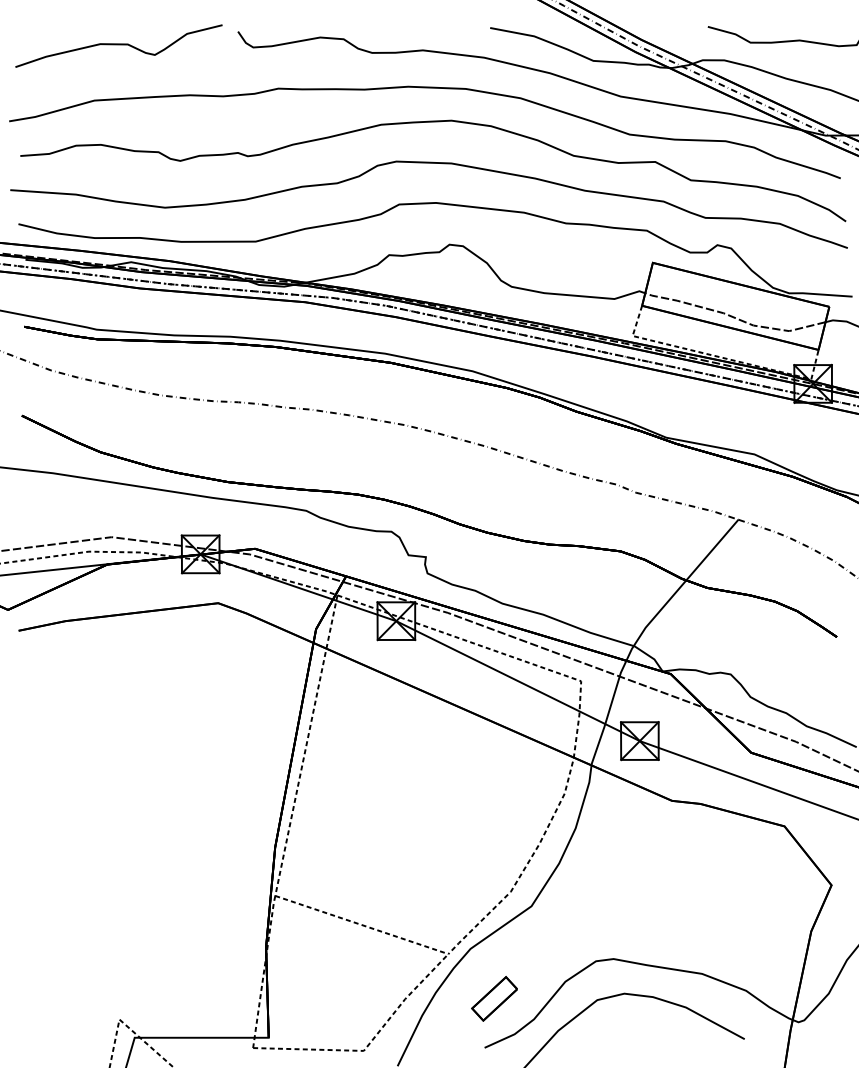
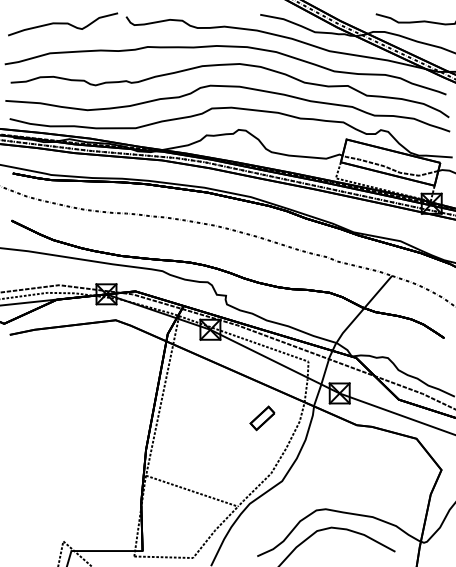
part: (494, 999) -> (262, 418), moved

